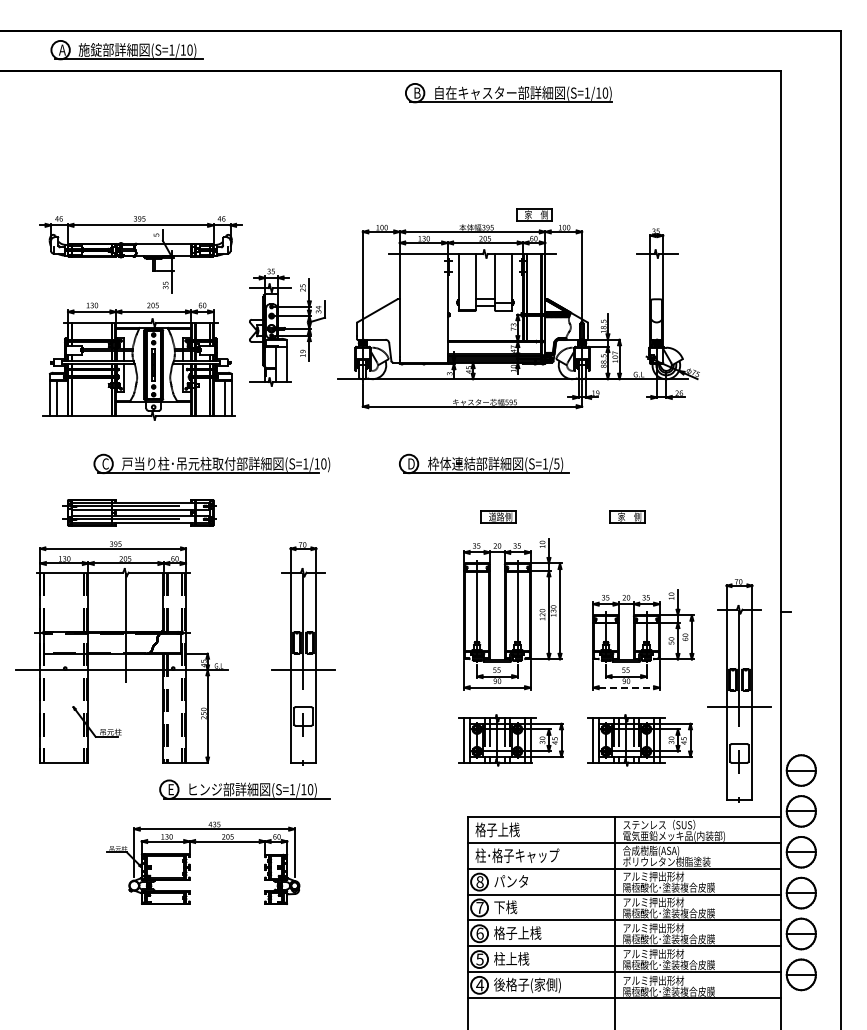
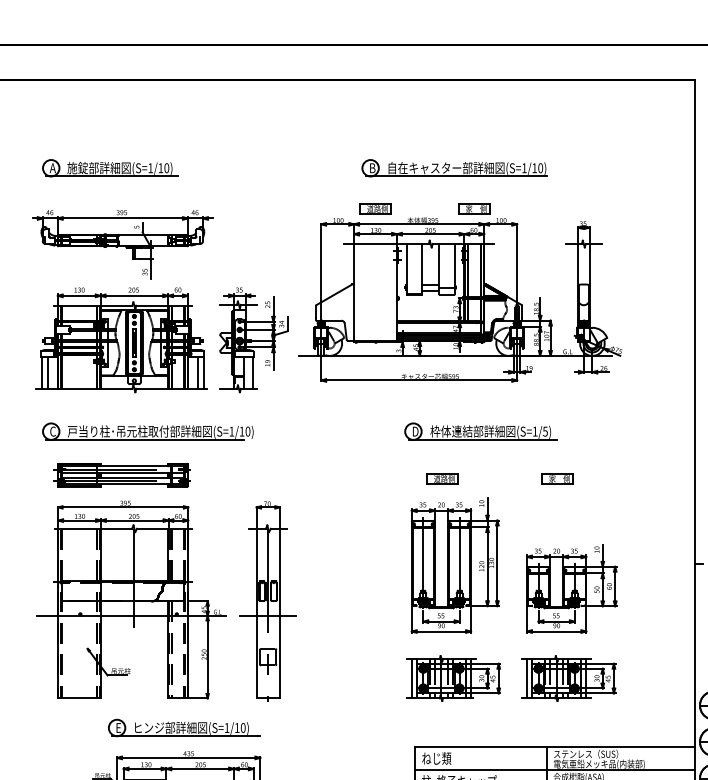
part: (126, 50) -> (110, 168), moved
part: (508, 93) -> (454, 168), moved
part: (423, 214) -> (375, 208), added
part: (287, 327) -> (253, 340), moved
part: (211, 463) -> (147, 431), moved
part: (484, 463) -> (480, 431), moved
part: (121, 652) -> (130, 600), moved
line: (626, 687) -> (556, 631), dashed -> solid
part: (739, 690) -> (657, 634), removed
part: (244, 789) -> (184, 727), moved
text: (497, 829) -> (441, 758), 格子上桟 -> ねじ類

